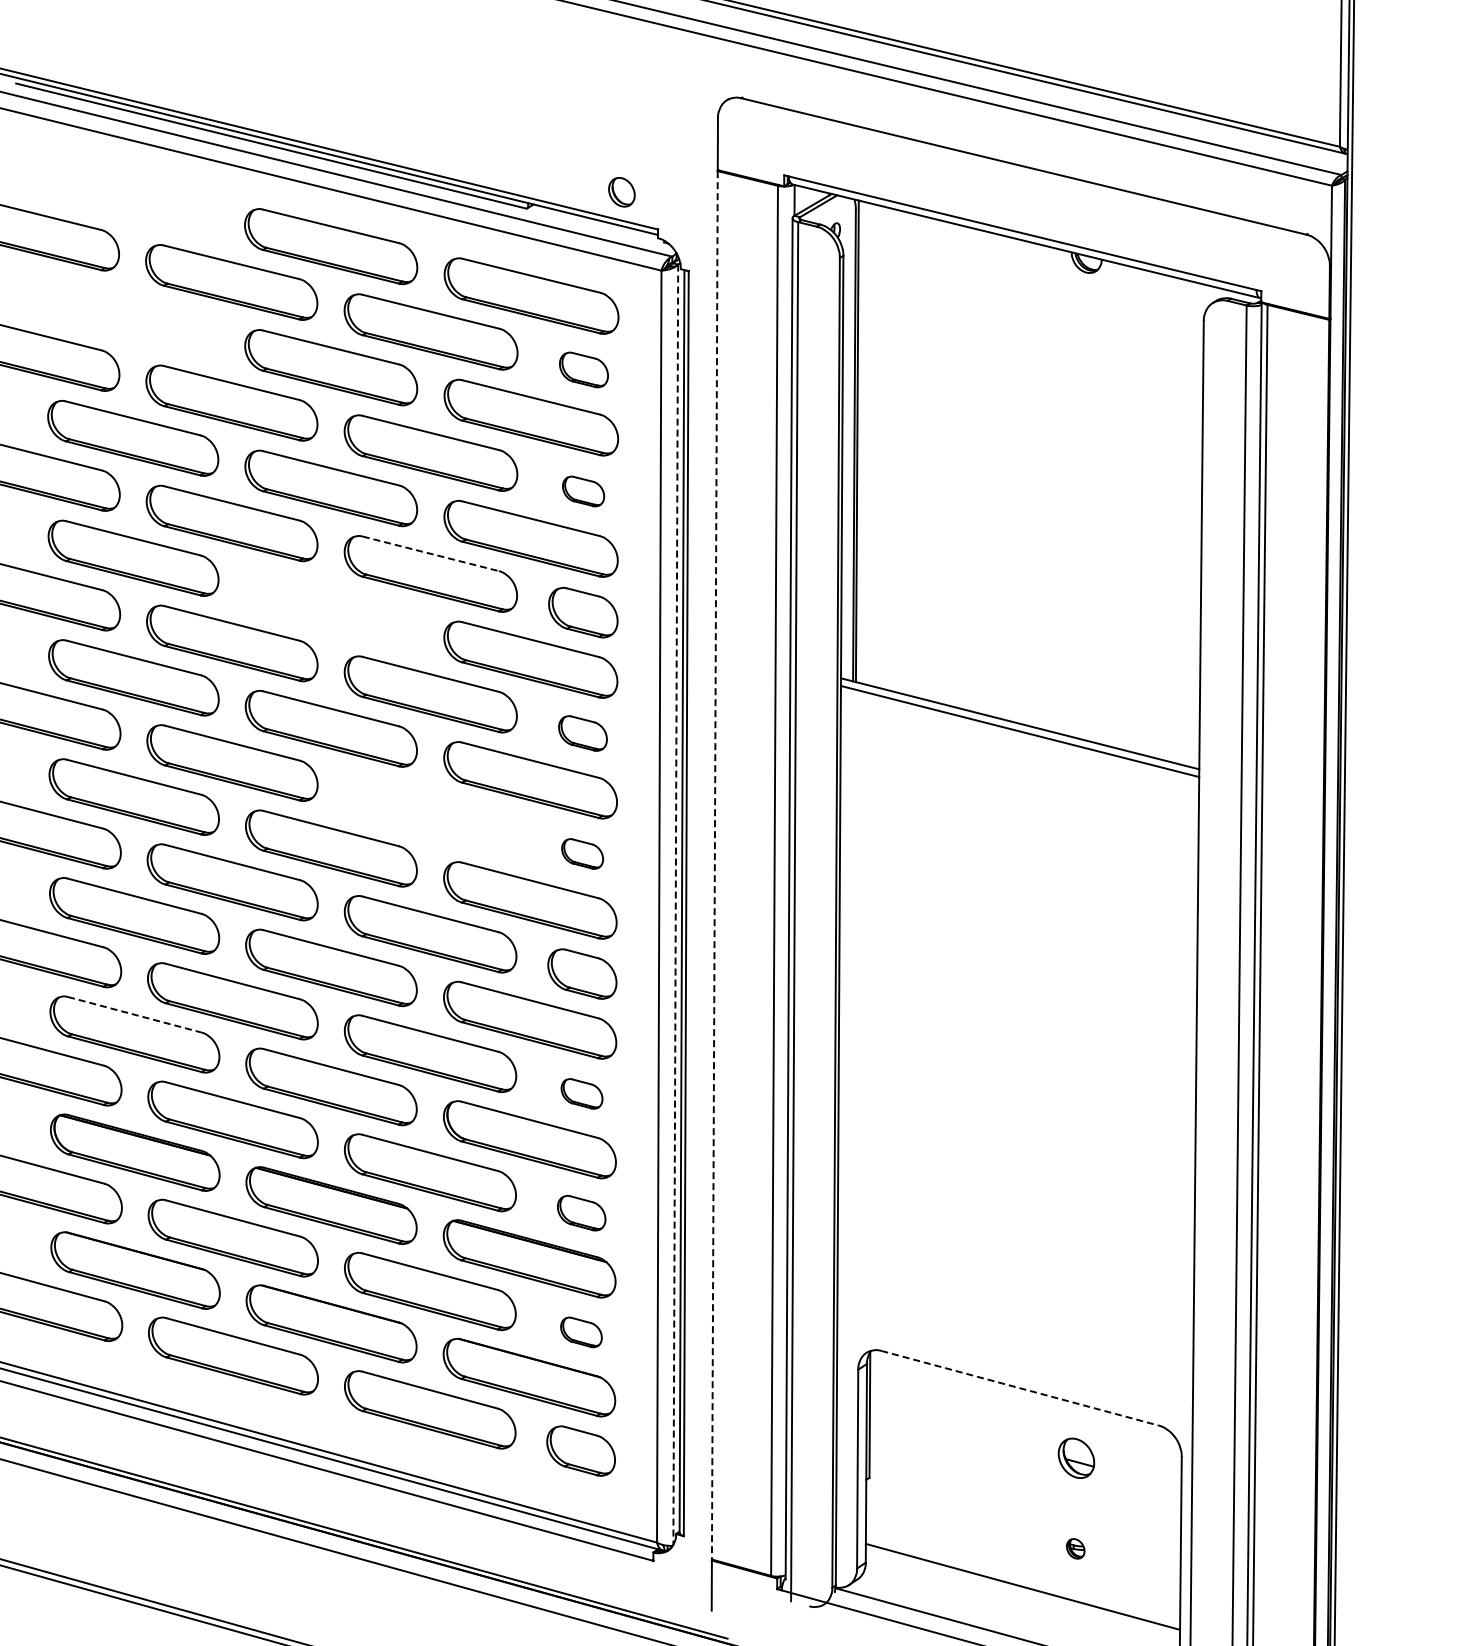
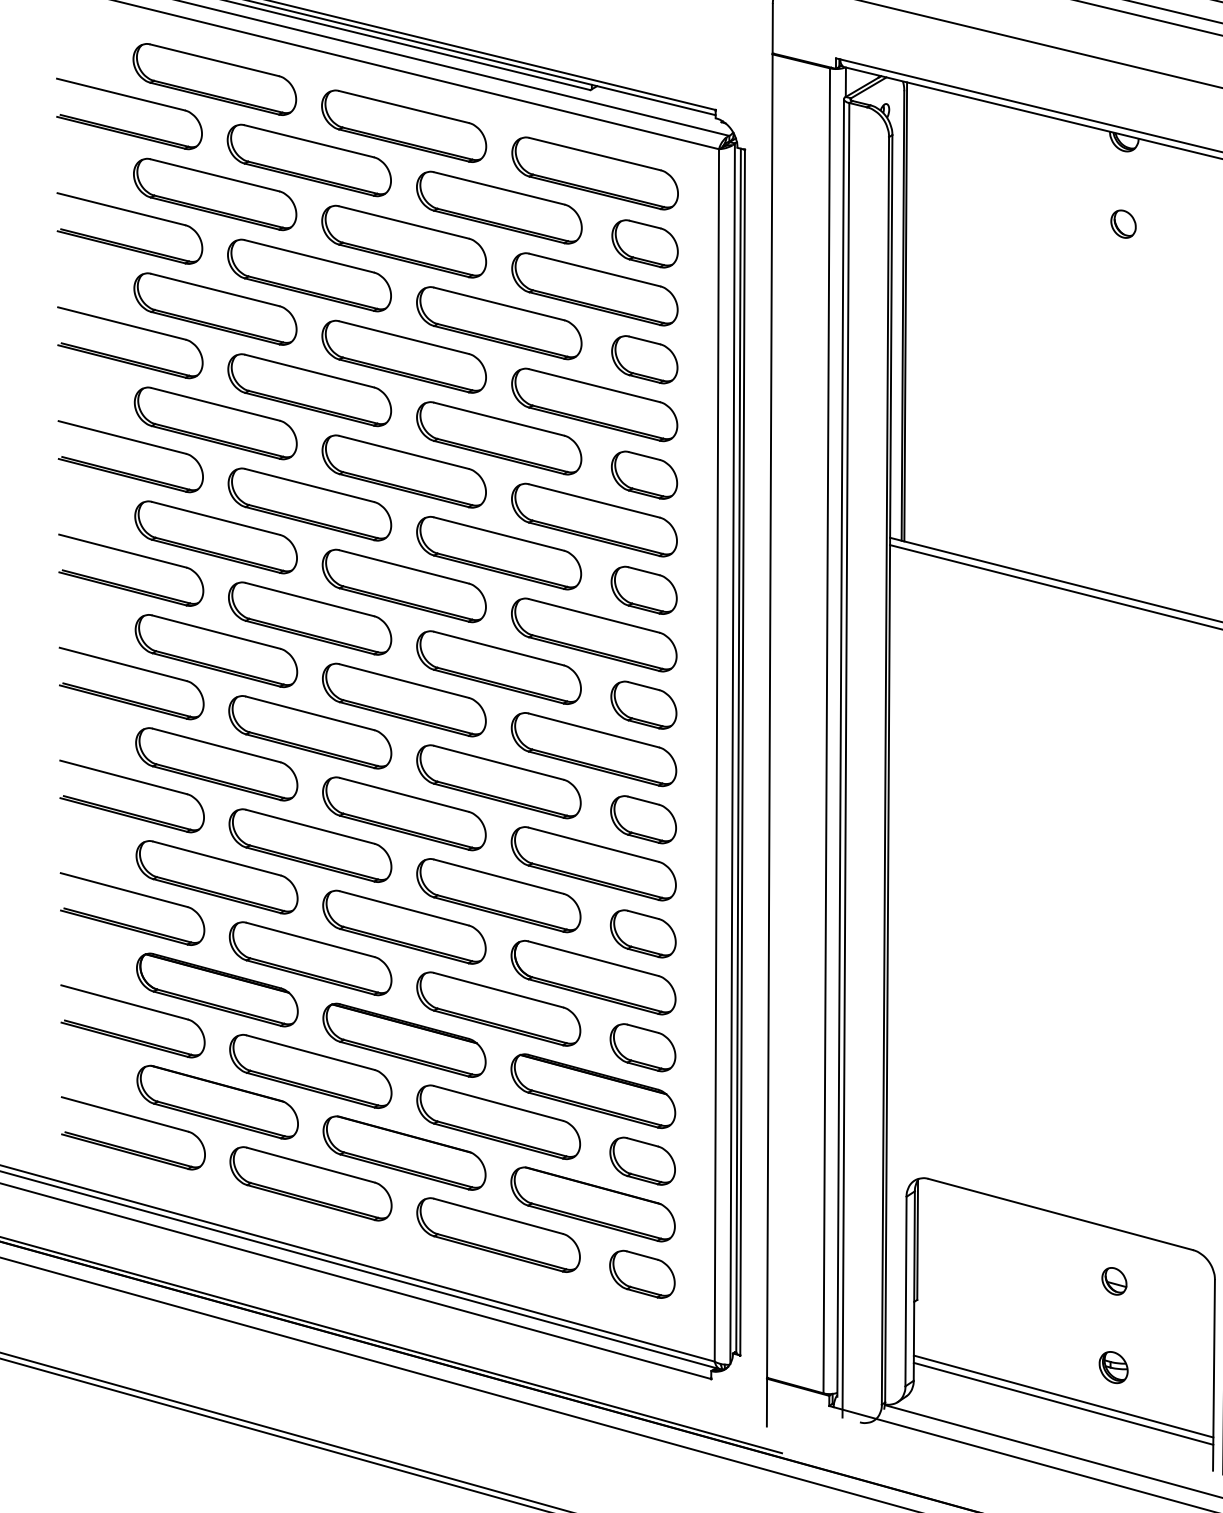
part: (621, 192) -> (1123, 224), moved
part: (132, 197) -> (214, 79), added
part: (132, 317) -> (214, 193), added
part: (583, 369) -> (644, 243), size x1.43
part: (583, 491) -> (644, 359), size x1.67
line: (431, 553) -> (499, 418), dashed -> solid
part: (330, 608) -> (403, 471), added
part: (582, 733) -> (643, 590), size x1.43
part: (430, 814) -> (498, 667), added
part: (582, 853) -> (643, 704), size x1.67
line: (714, 865) -> (769, 716), dashed -> solid
line: (675, 905) -> (732, 754), dashed -> solid
line: (135, 1014) -> (217, 858), dashed -> solid
part: (581, 1093) -> (642, 933), size x1.67
part: (581, 1212) -> (642, 1046), size x1.43
part: (581, 1332) -> (642, 1161), size x1.67
line: (1020, 1388) -> (1061, 1214), dashed -> solid
part: (1075, 1458) -> (1113, 1281), size x0.71
part: (1075, 1548) -> (1113, 1367), size x1.67
line: (1022, 1579) -> (1063, 1396), added

